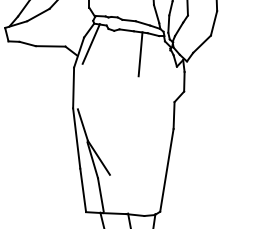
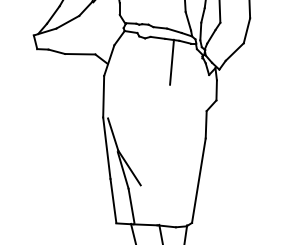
line: (91, 43) -> (121, 51), removed

